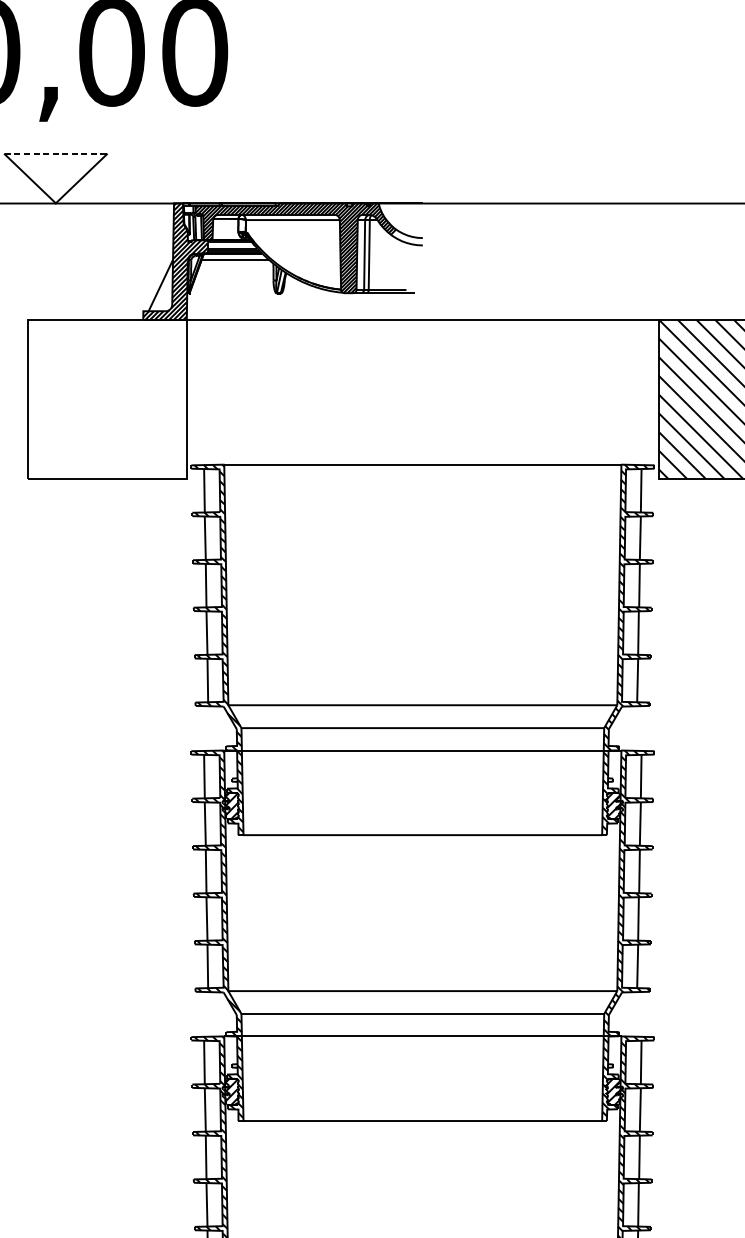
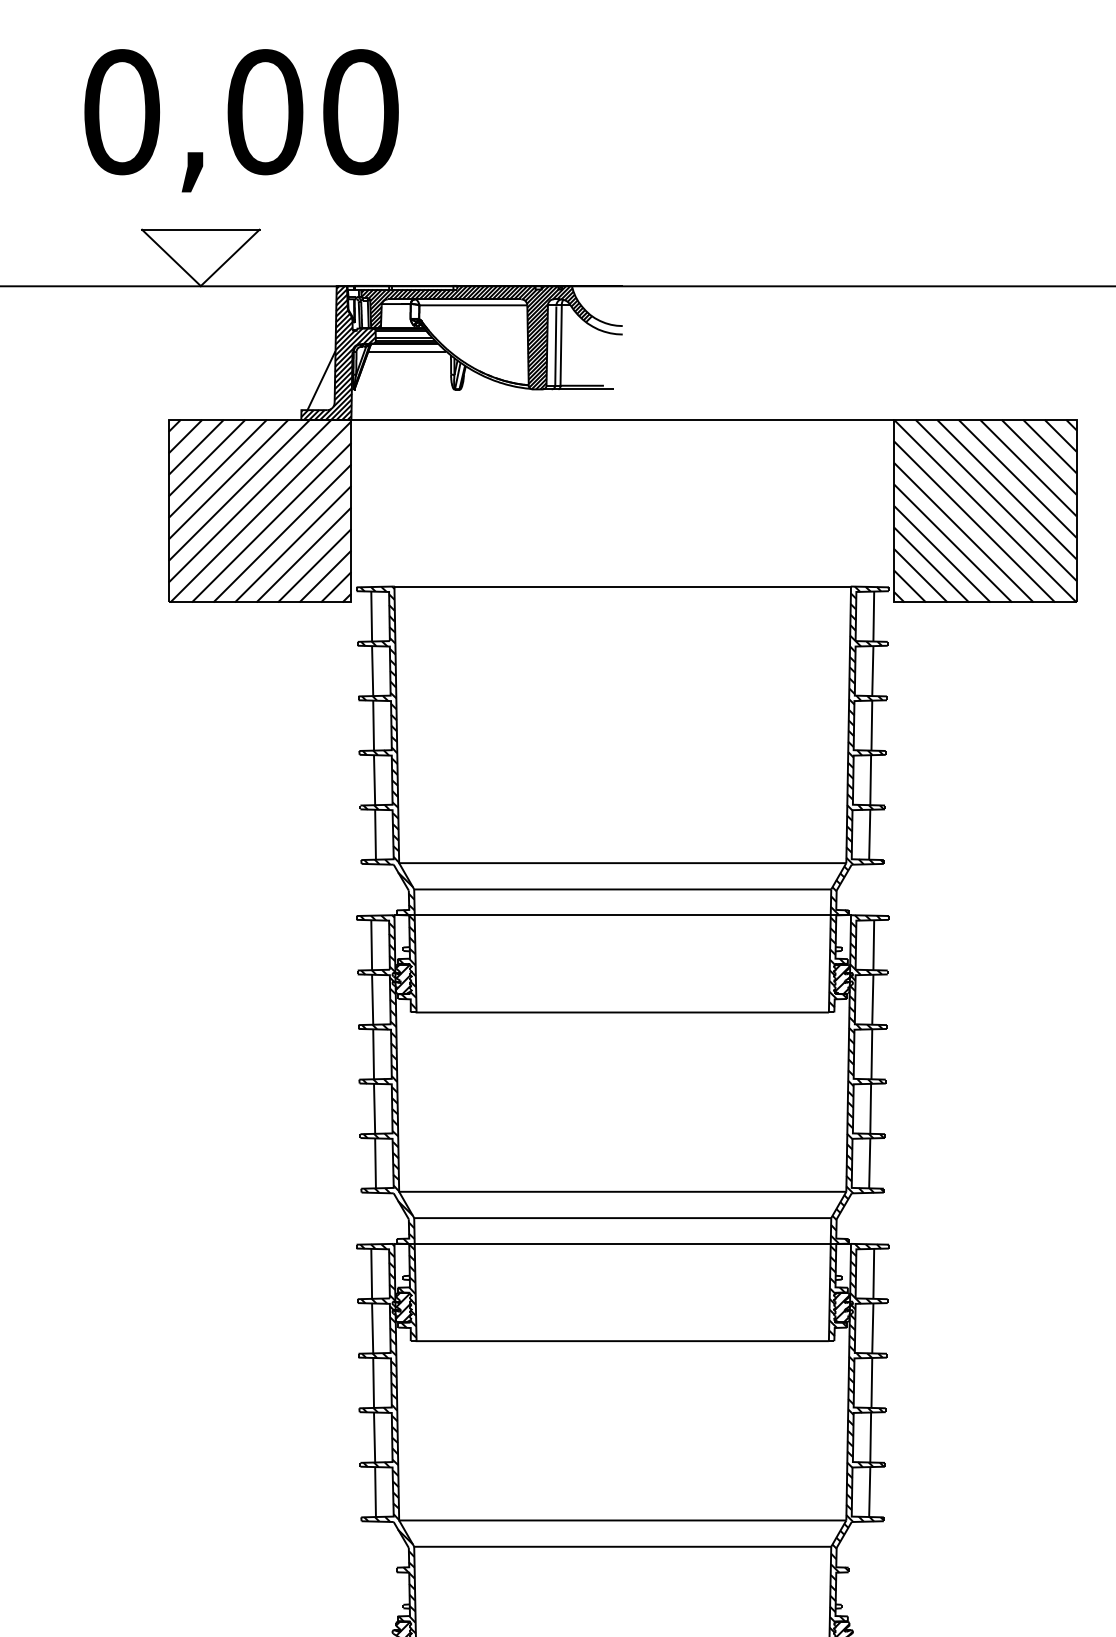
line: (55, 154) -> (200, 229), dashed -> solid
hatch: (106, 398) -> (259, 510), added

